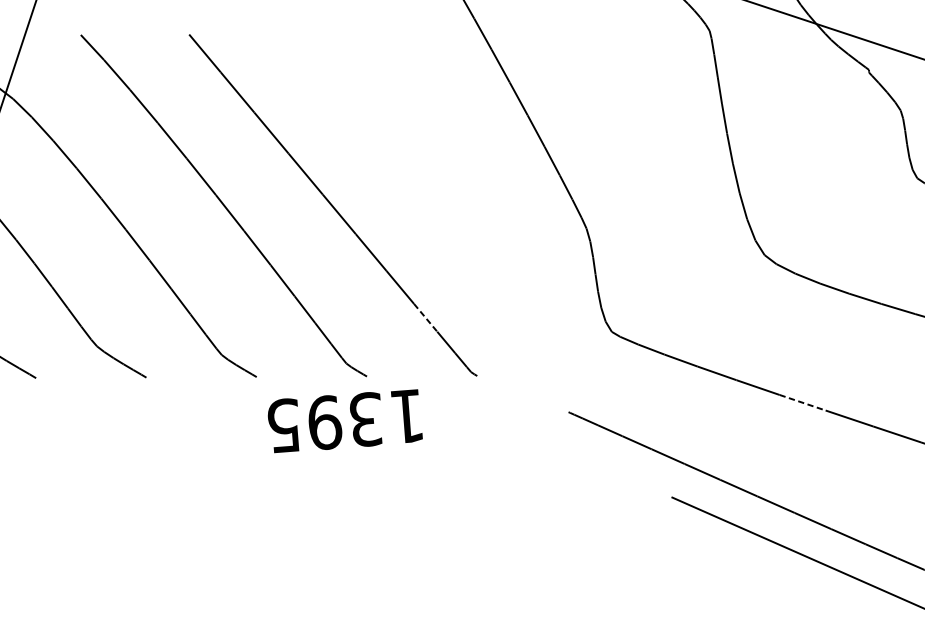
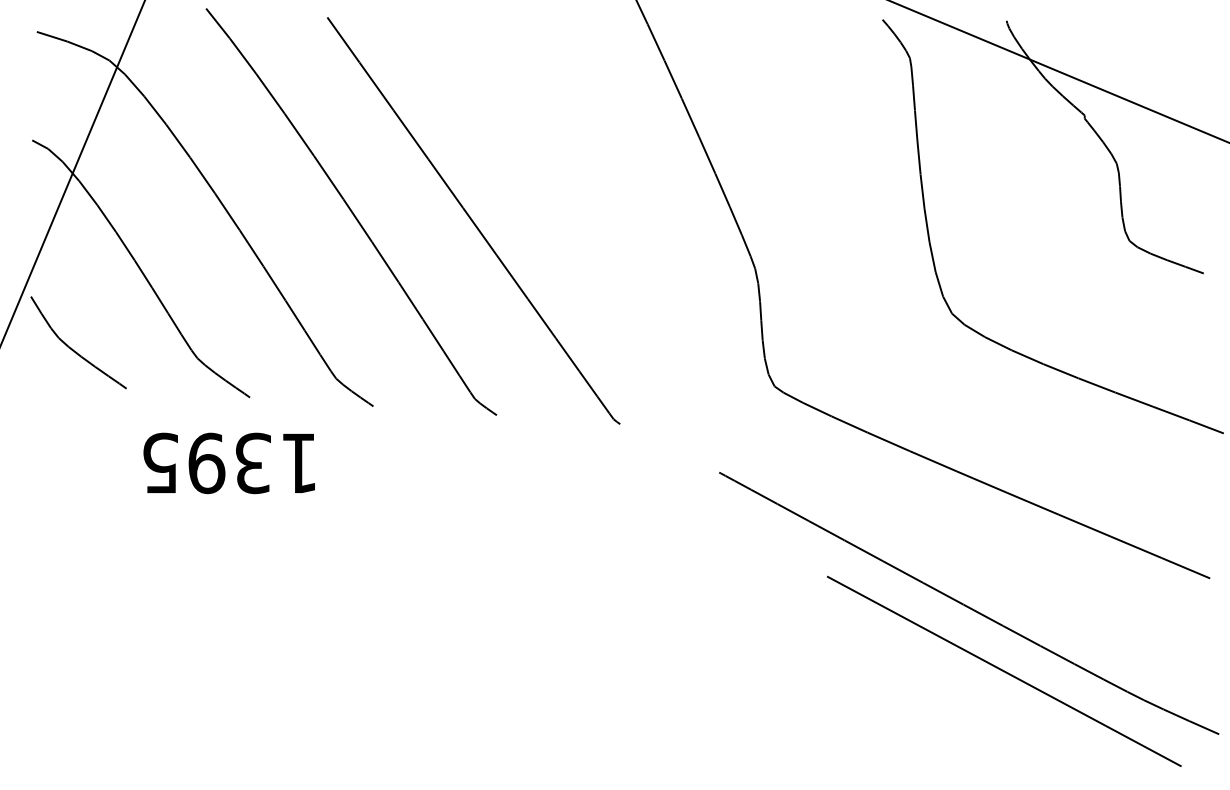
line: (425, 318) -> (567, 355), dashed -> solid
line: (803, 403) -> (982, 482), dashed -> solid
text: (344, 421) -> (228, 463), moved

